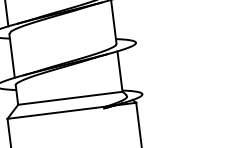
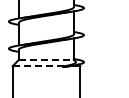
line: (70, 97) -> (46, 59), solid -> dashed
line: (56, 113) -> (38, 66), solid -> dashed

